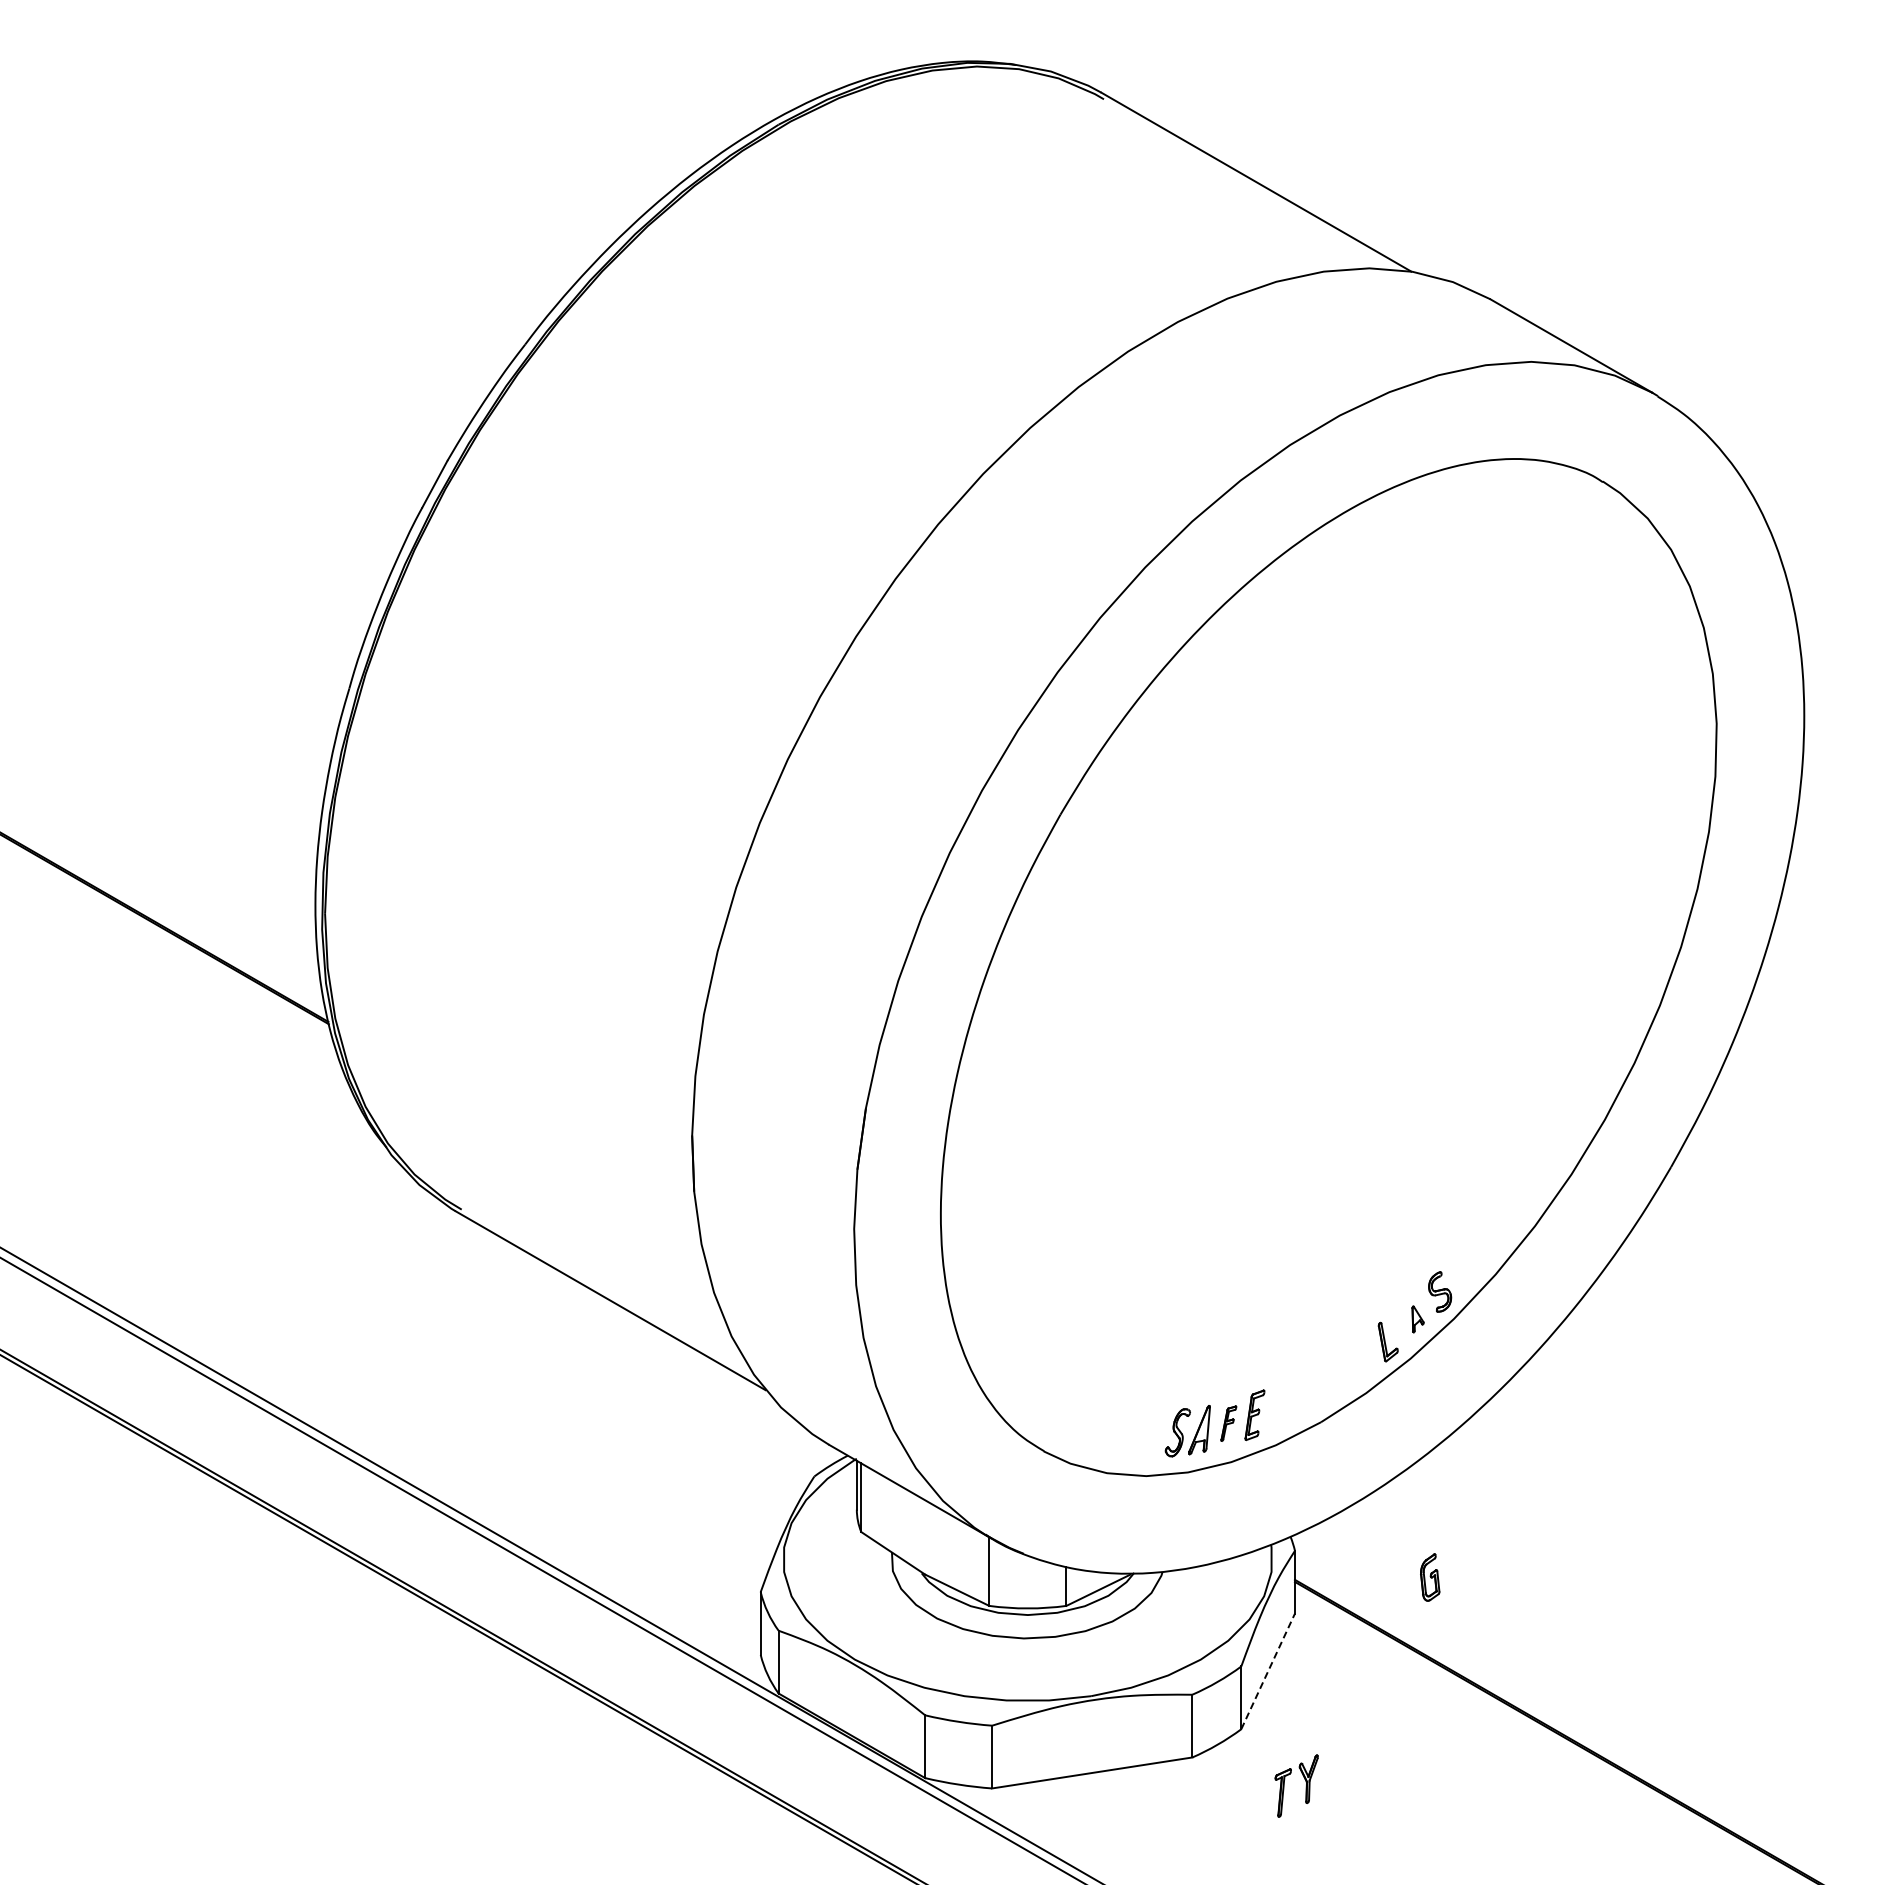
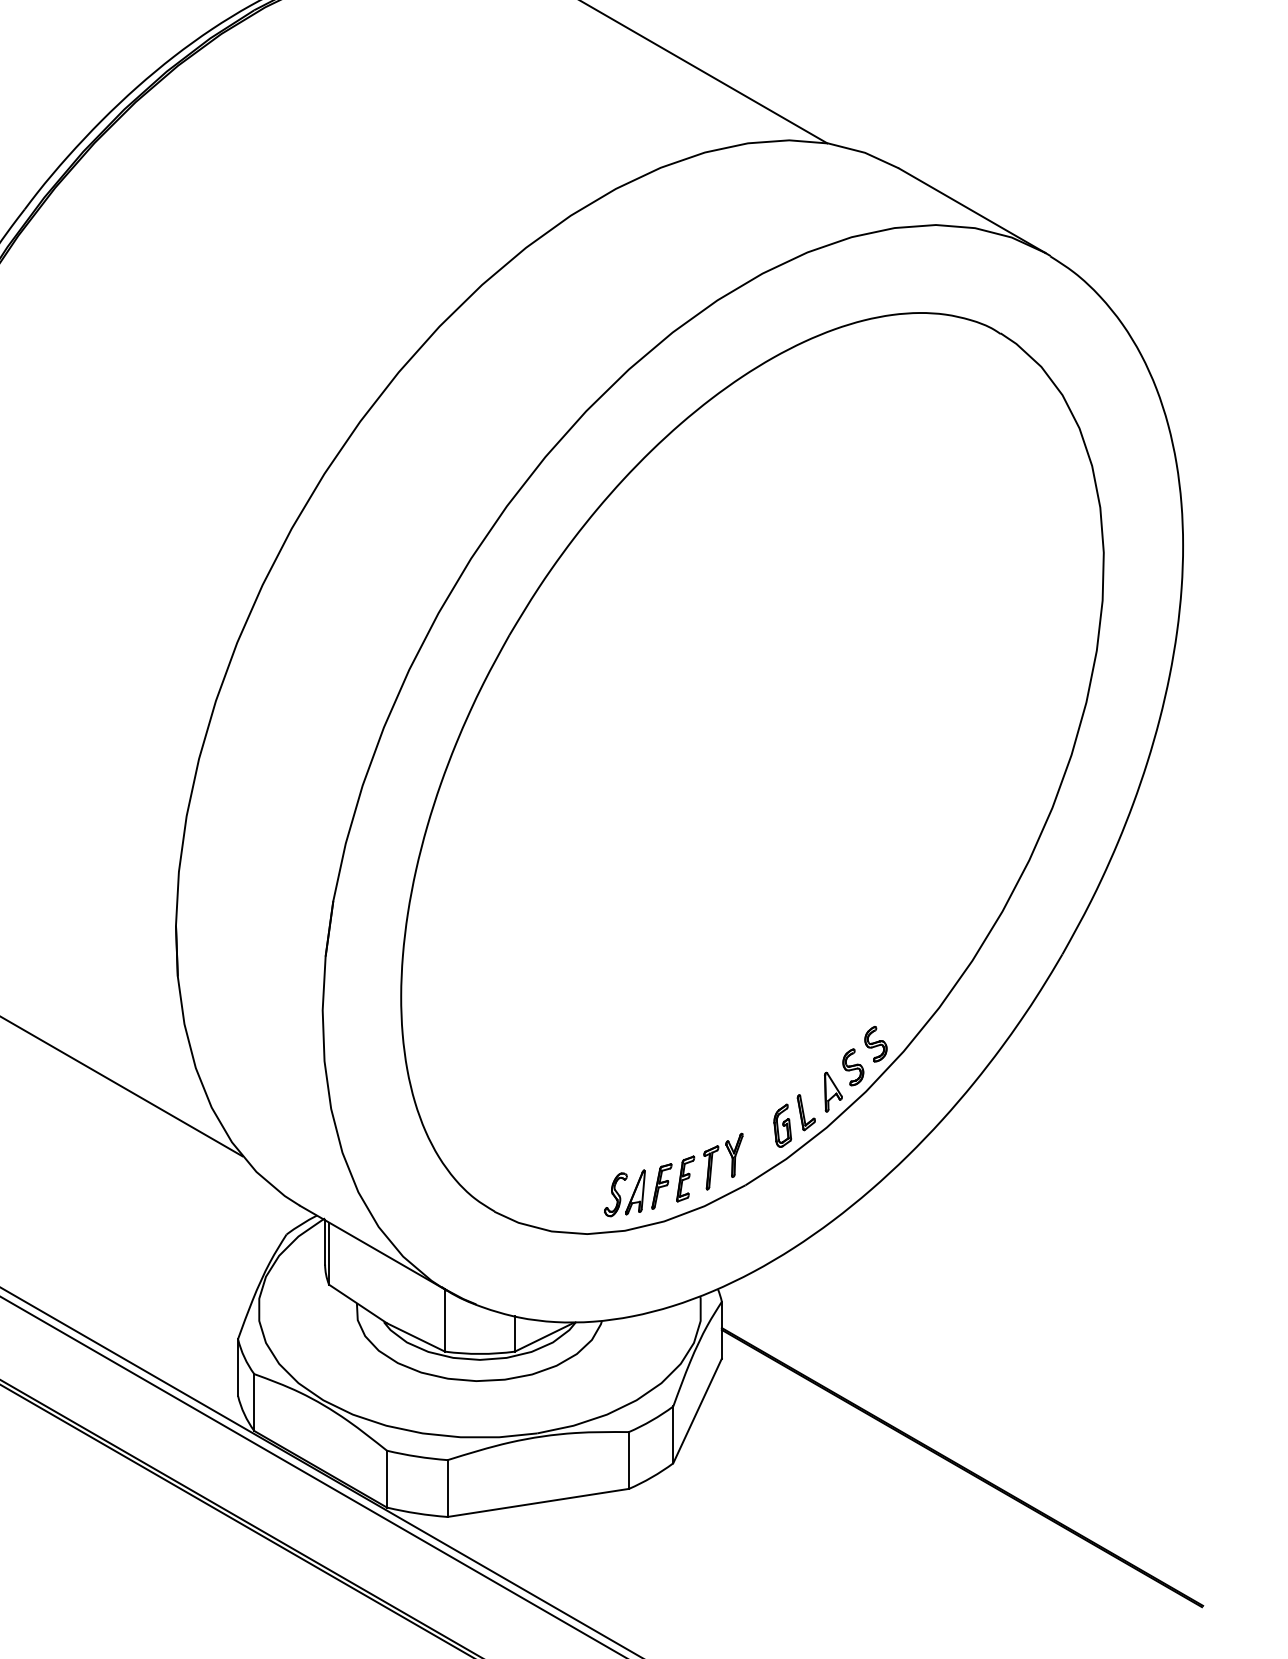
part: (1464, 1266) -> (875, 1044), added
part: (1417, 1319) -> (832, 1092), size x1.67
part: (1228, 1423) -> (661, 1186), size x1.43
part: (1430, 1577) -> (783, 1125), moved
line: (1268, 1671) -> (697, 1411), dashed -> solid
part: (1305, 1786) -> (731, 1162), moved

